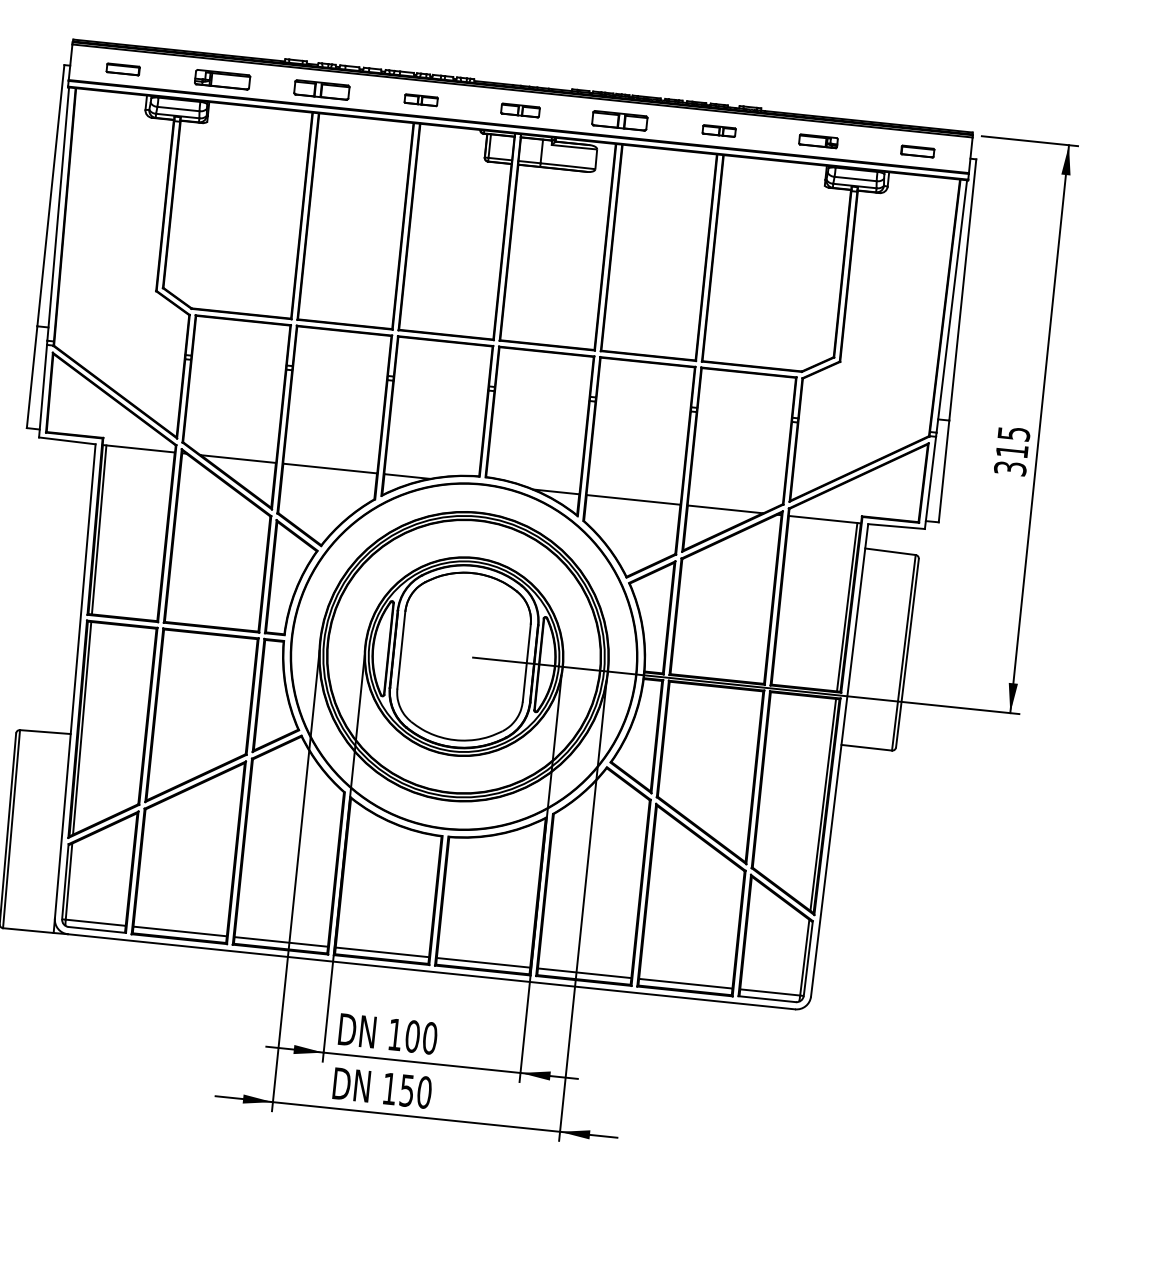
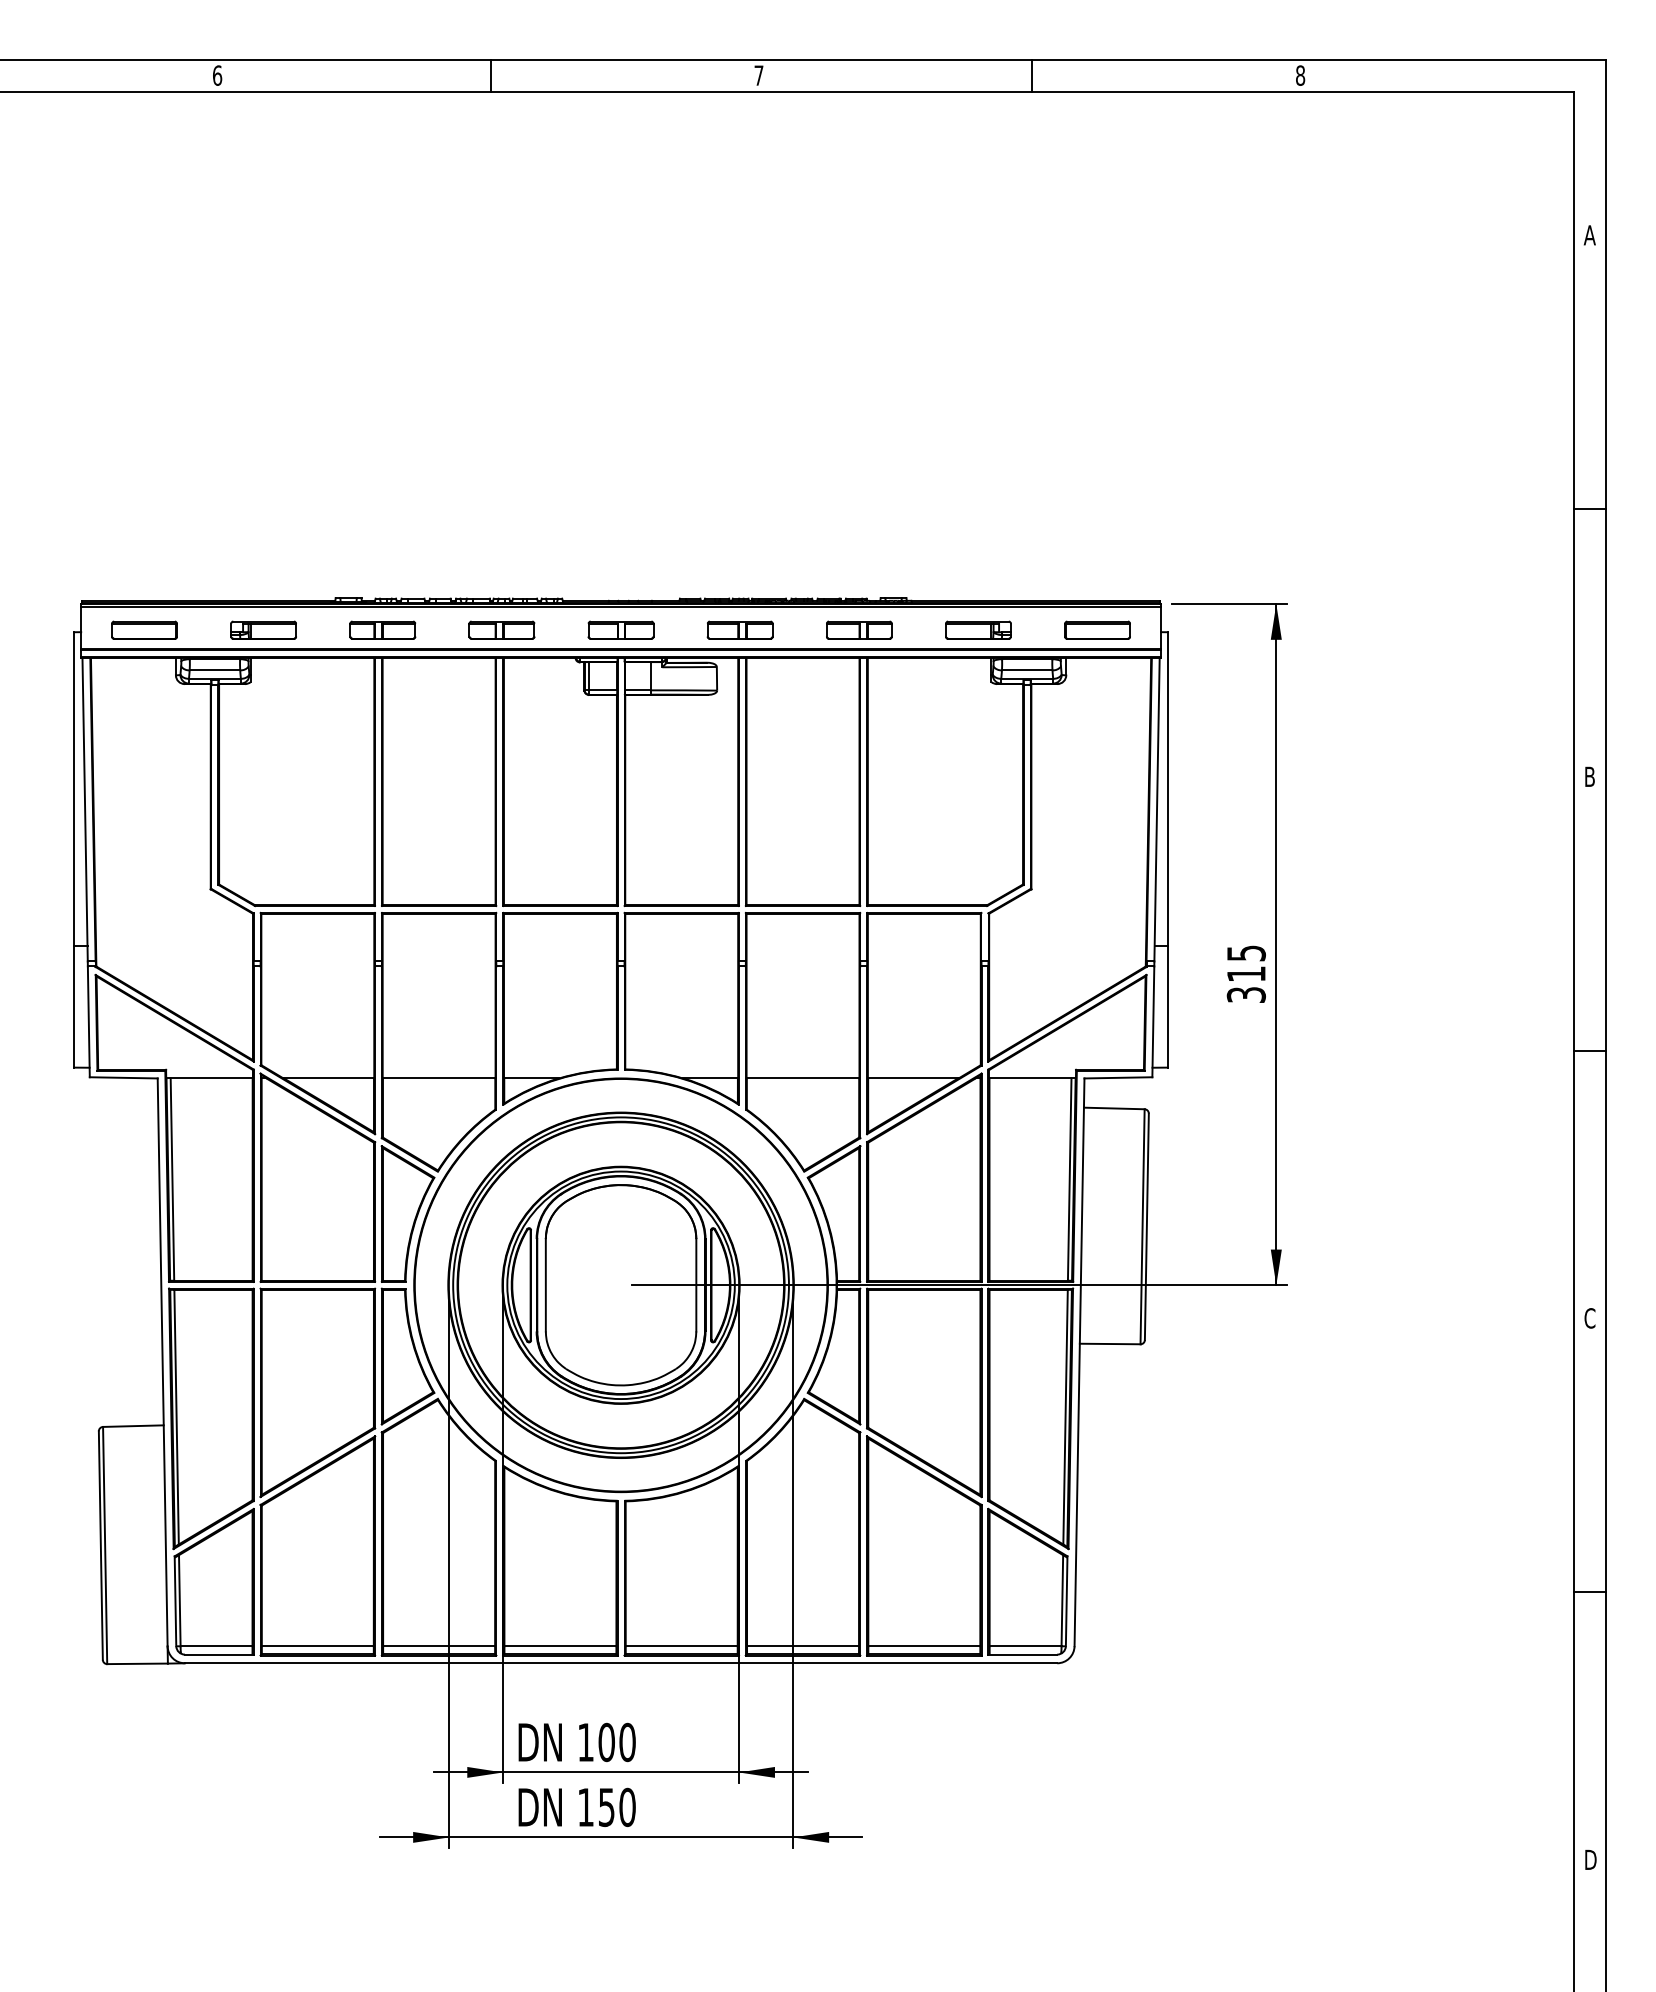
part: (123, 68) -> (144, 629), size x1.67
part: (420, 99) -> (501, 629), size x1.67
part: (520, 109) -> (620, 629), size x1.43
part: (719, 130) -> (859, 629), size x1.67
part: (818, 140) -> (978, 629), size x1.43
part: (917, 151) -> (1097, 629), size x1.67

